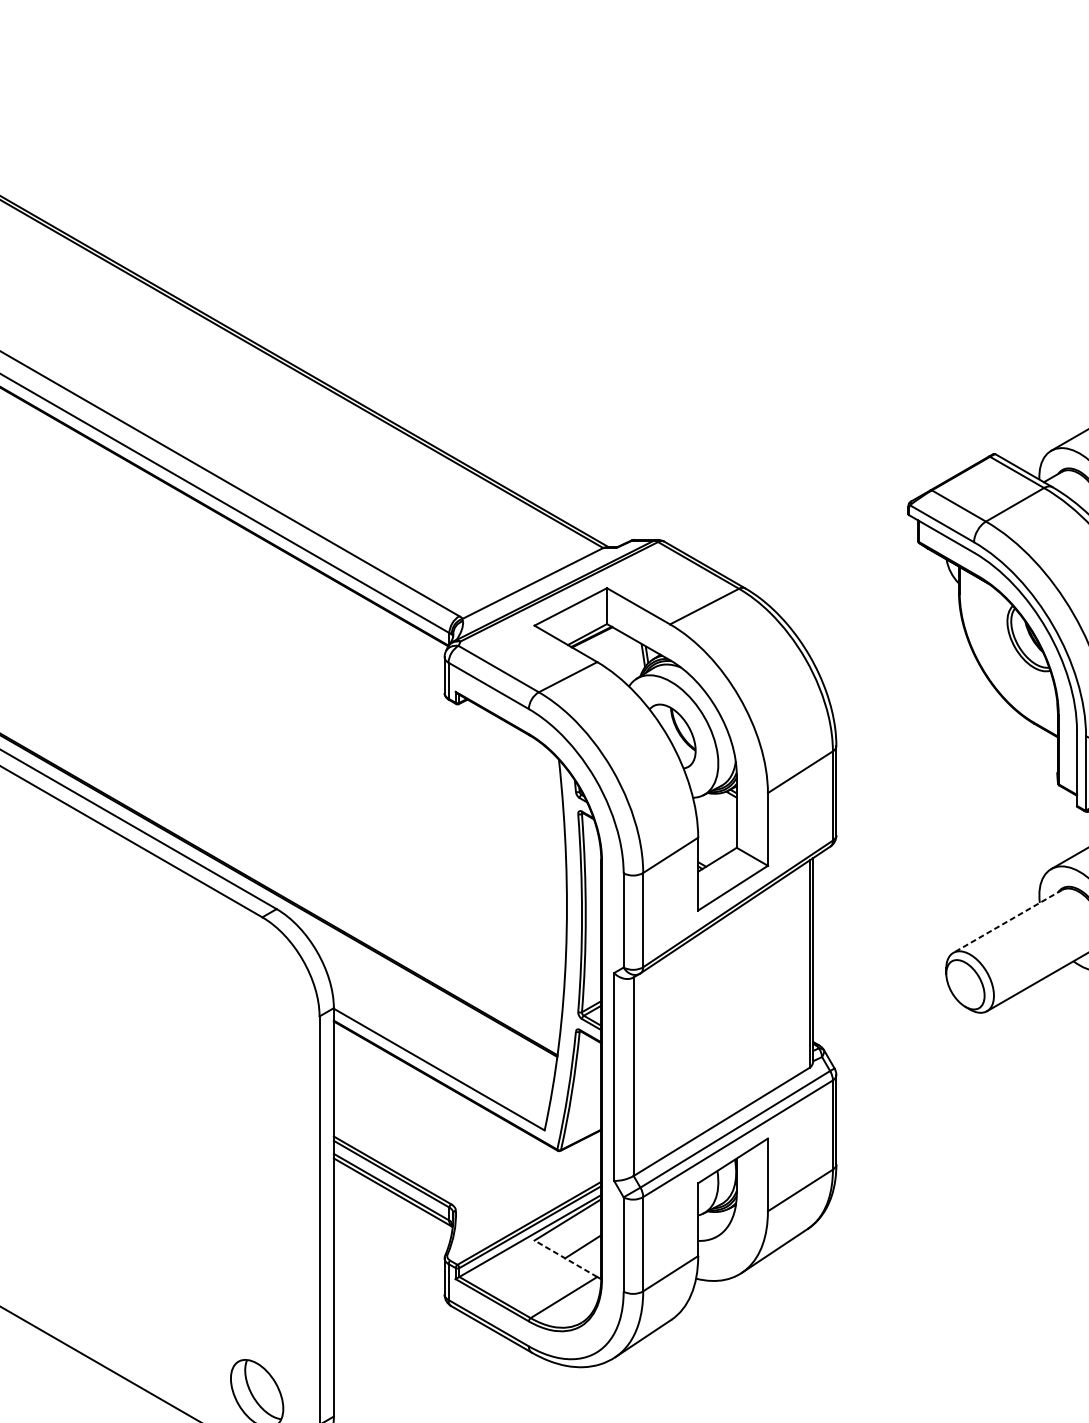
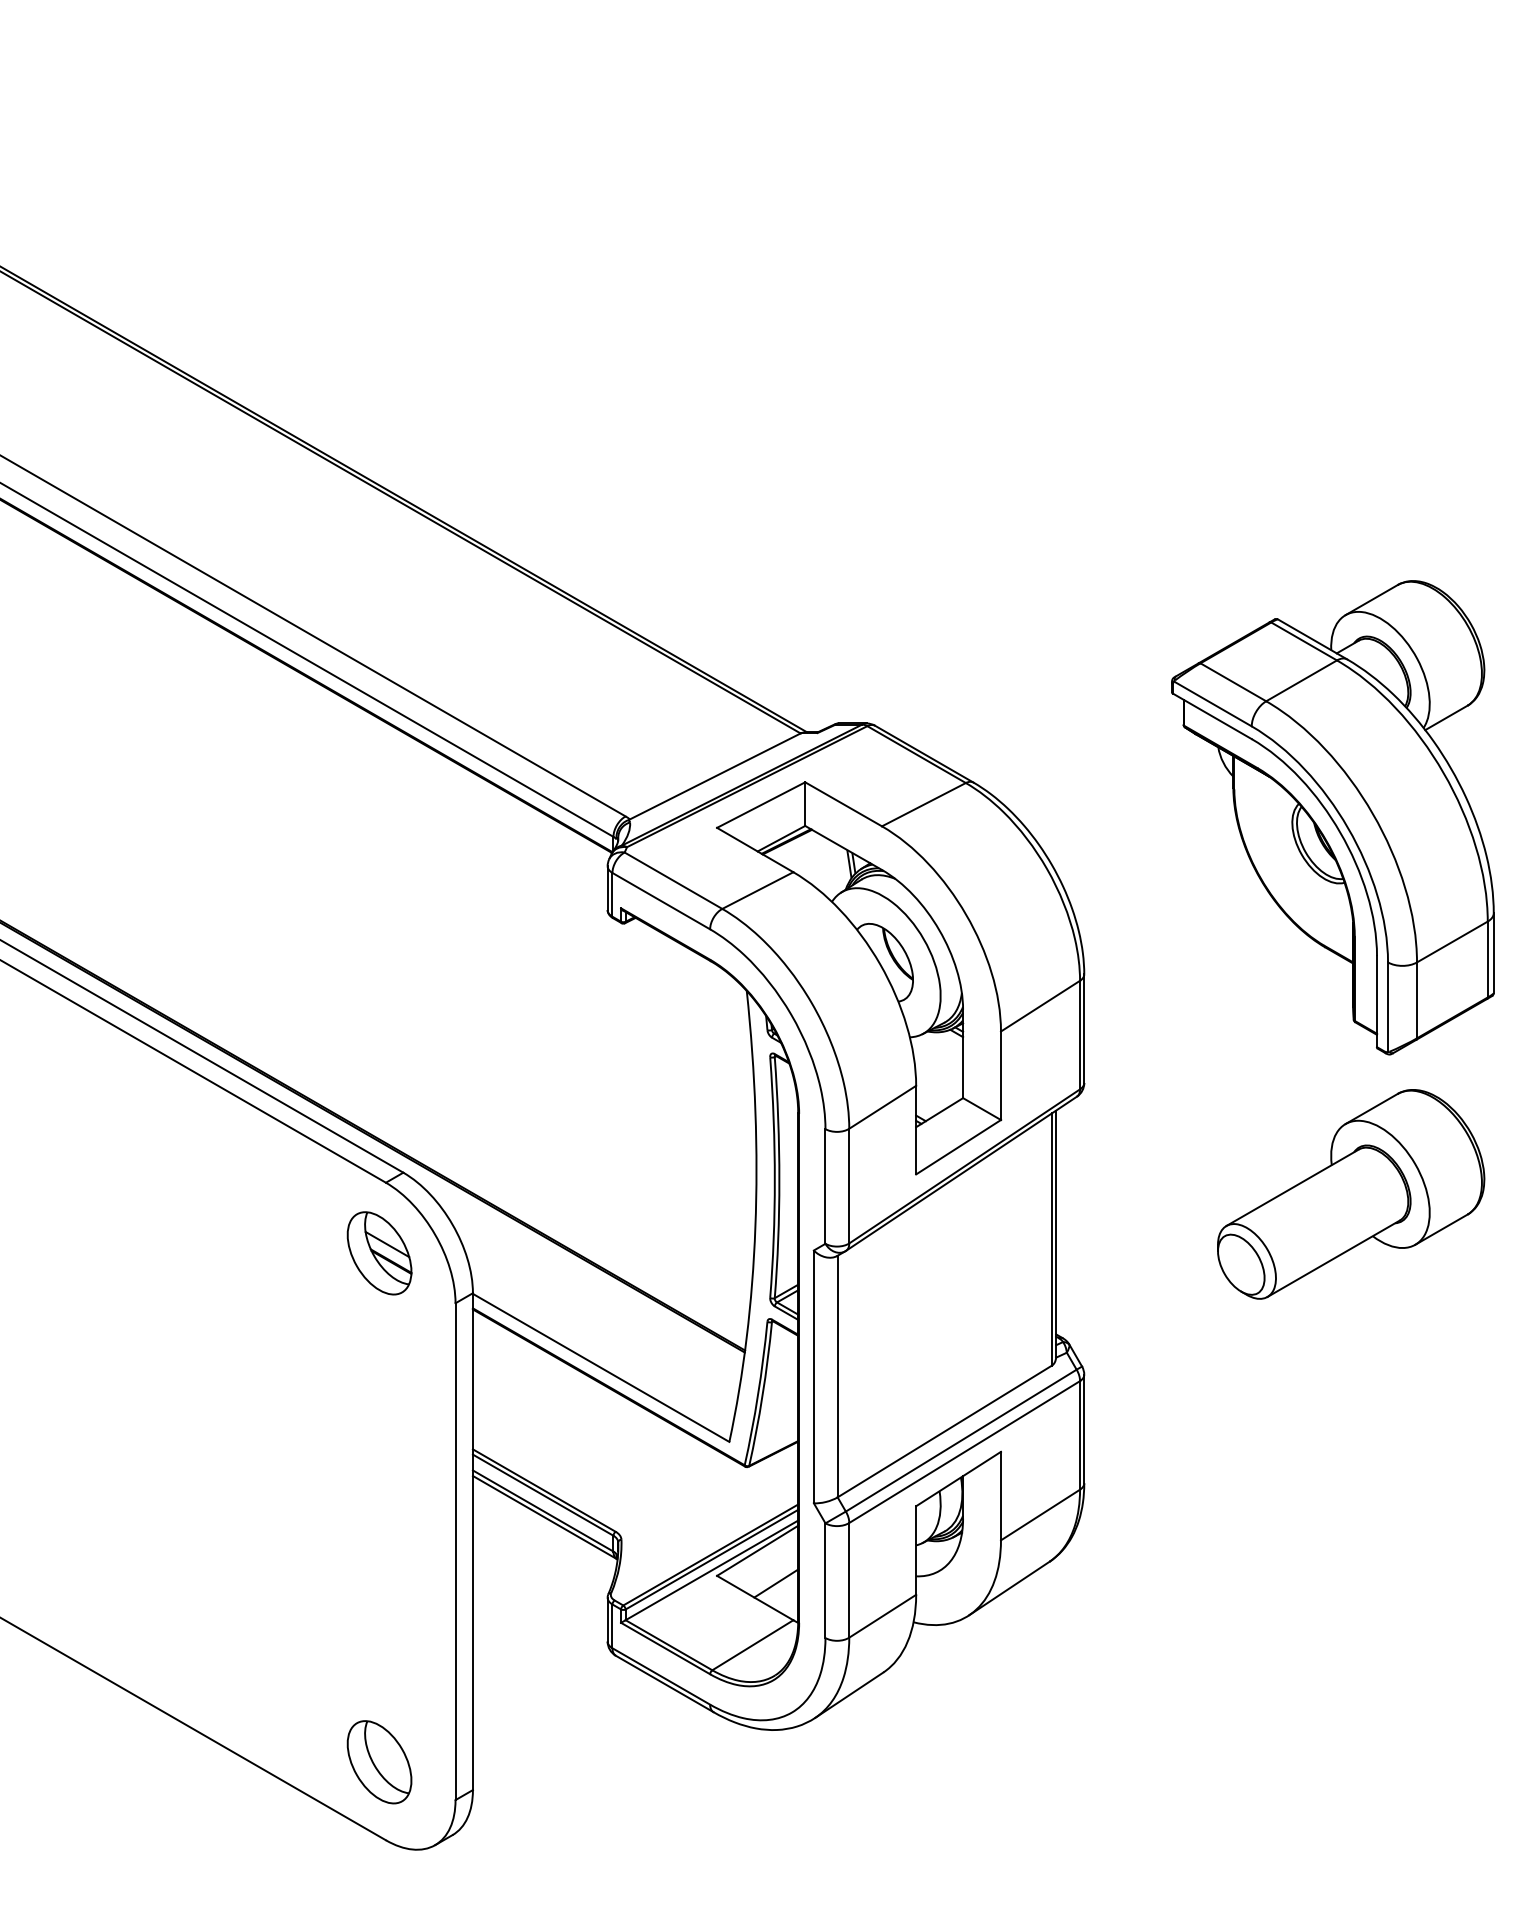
line: (1007, 922) -> (1292, 1188), dashed -> solid
part: (257, 975) -> (379, 1253), added
line: (565, 1258) -> (754, 1597), dashed -> solid

